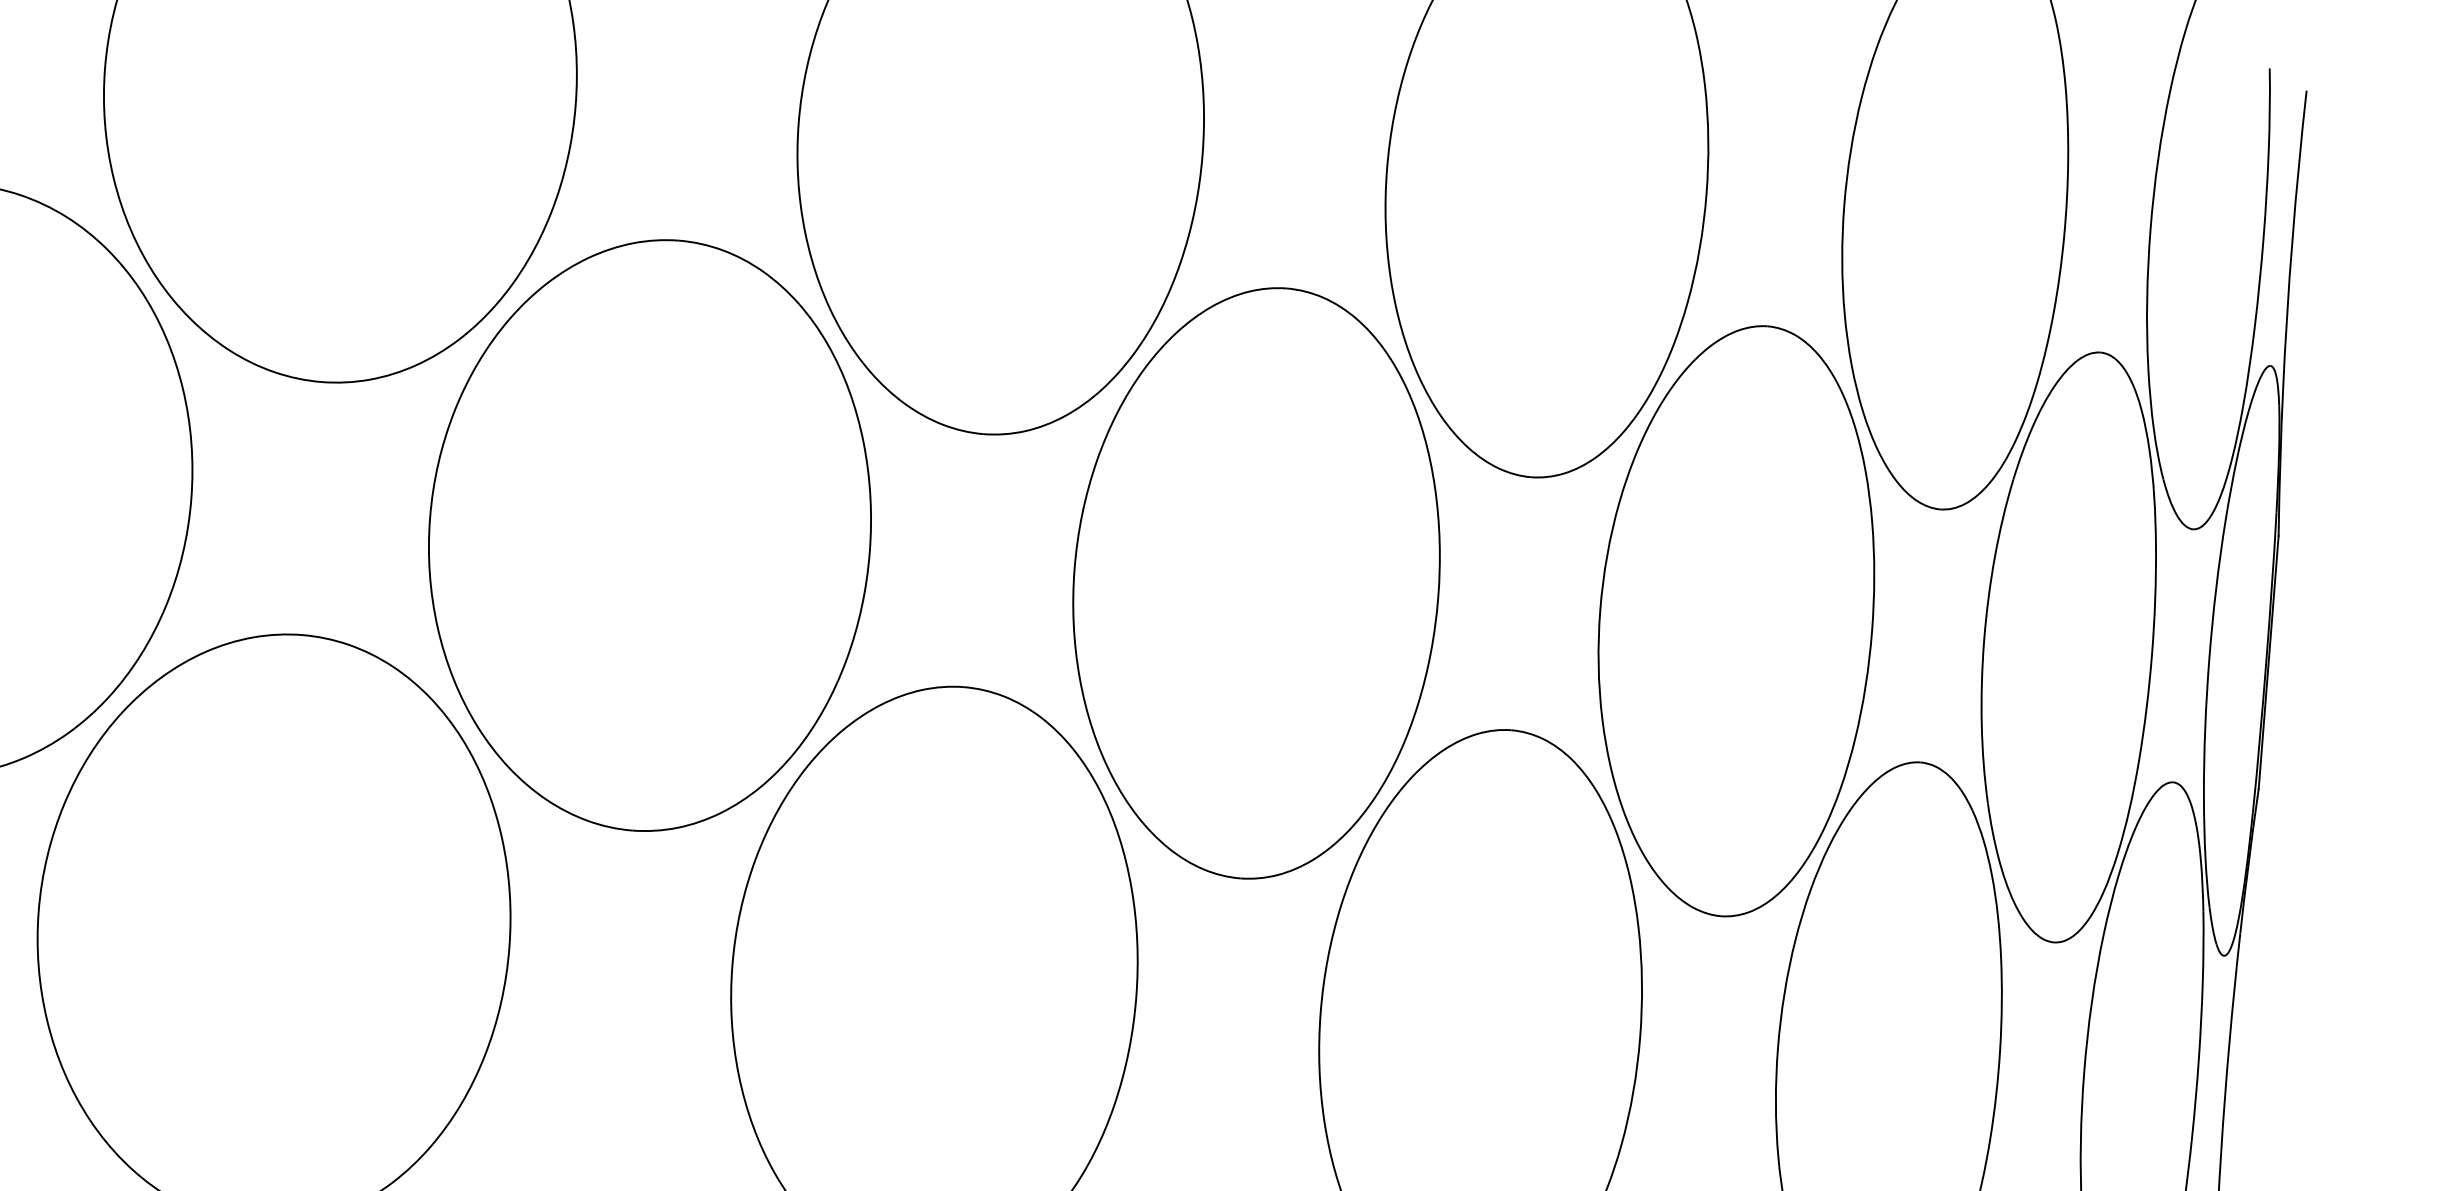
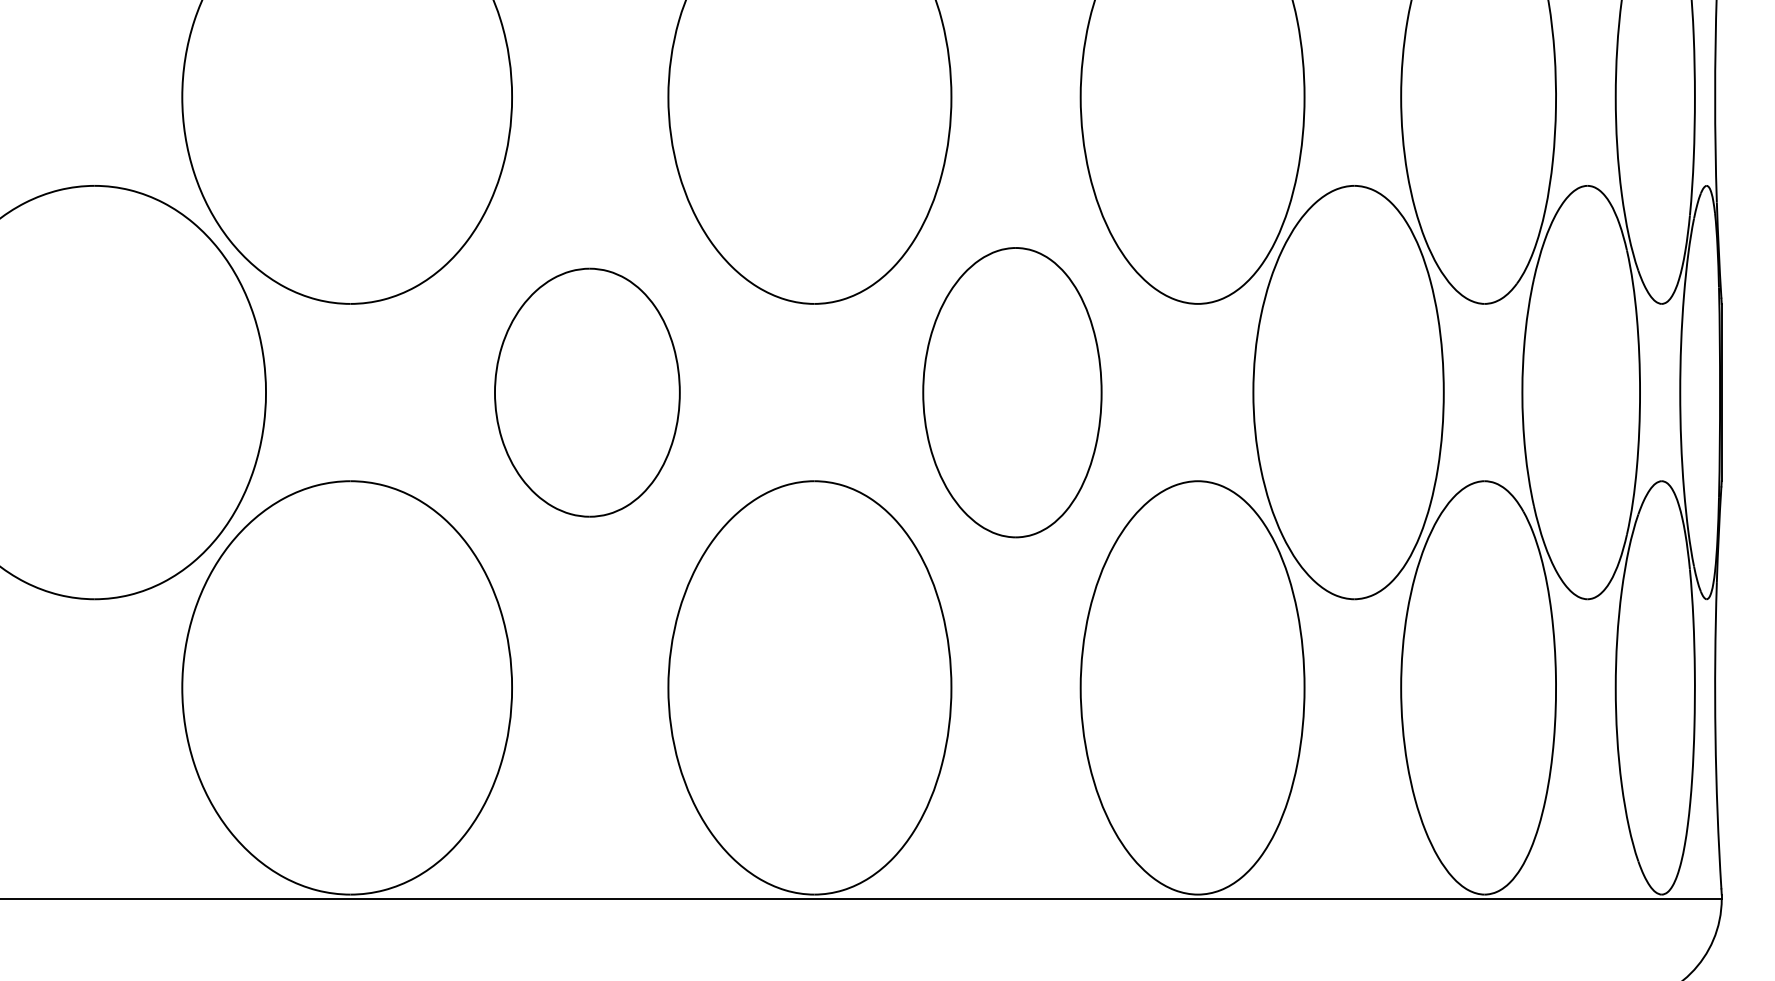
part: (650, 535) -> (587, 392), size x0.6
part: (1256, 582) -> (1012, 392), size x0.7

